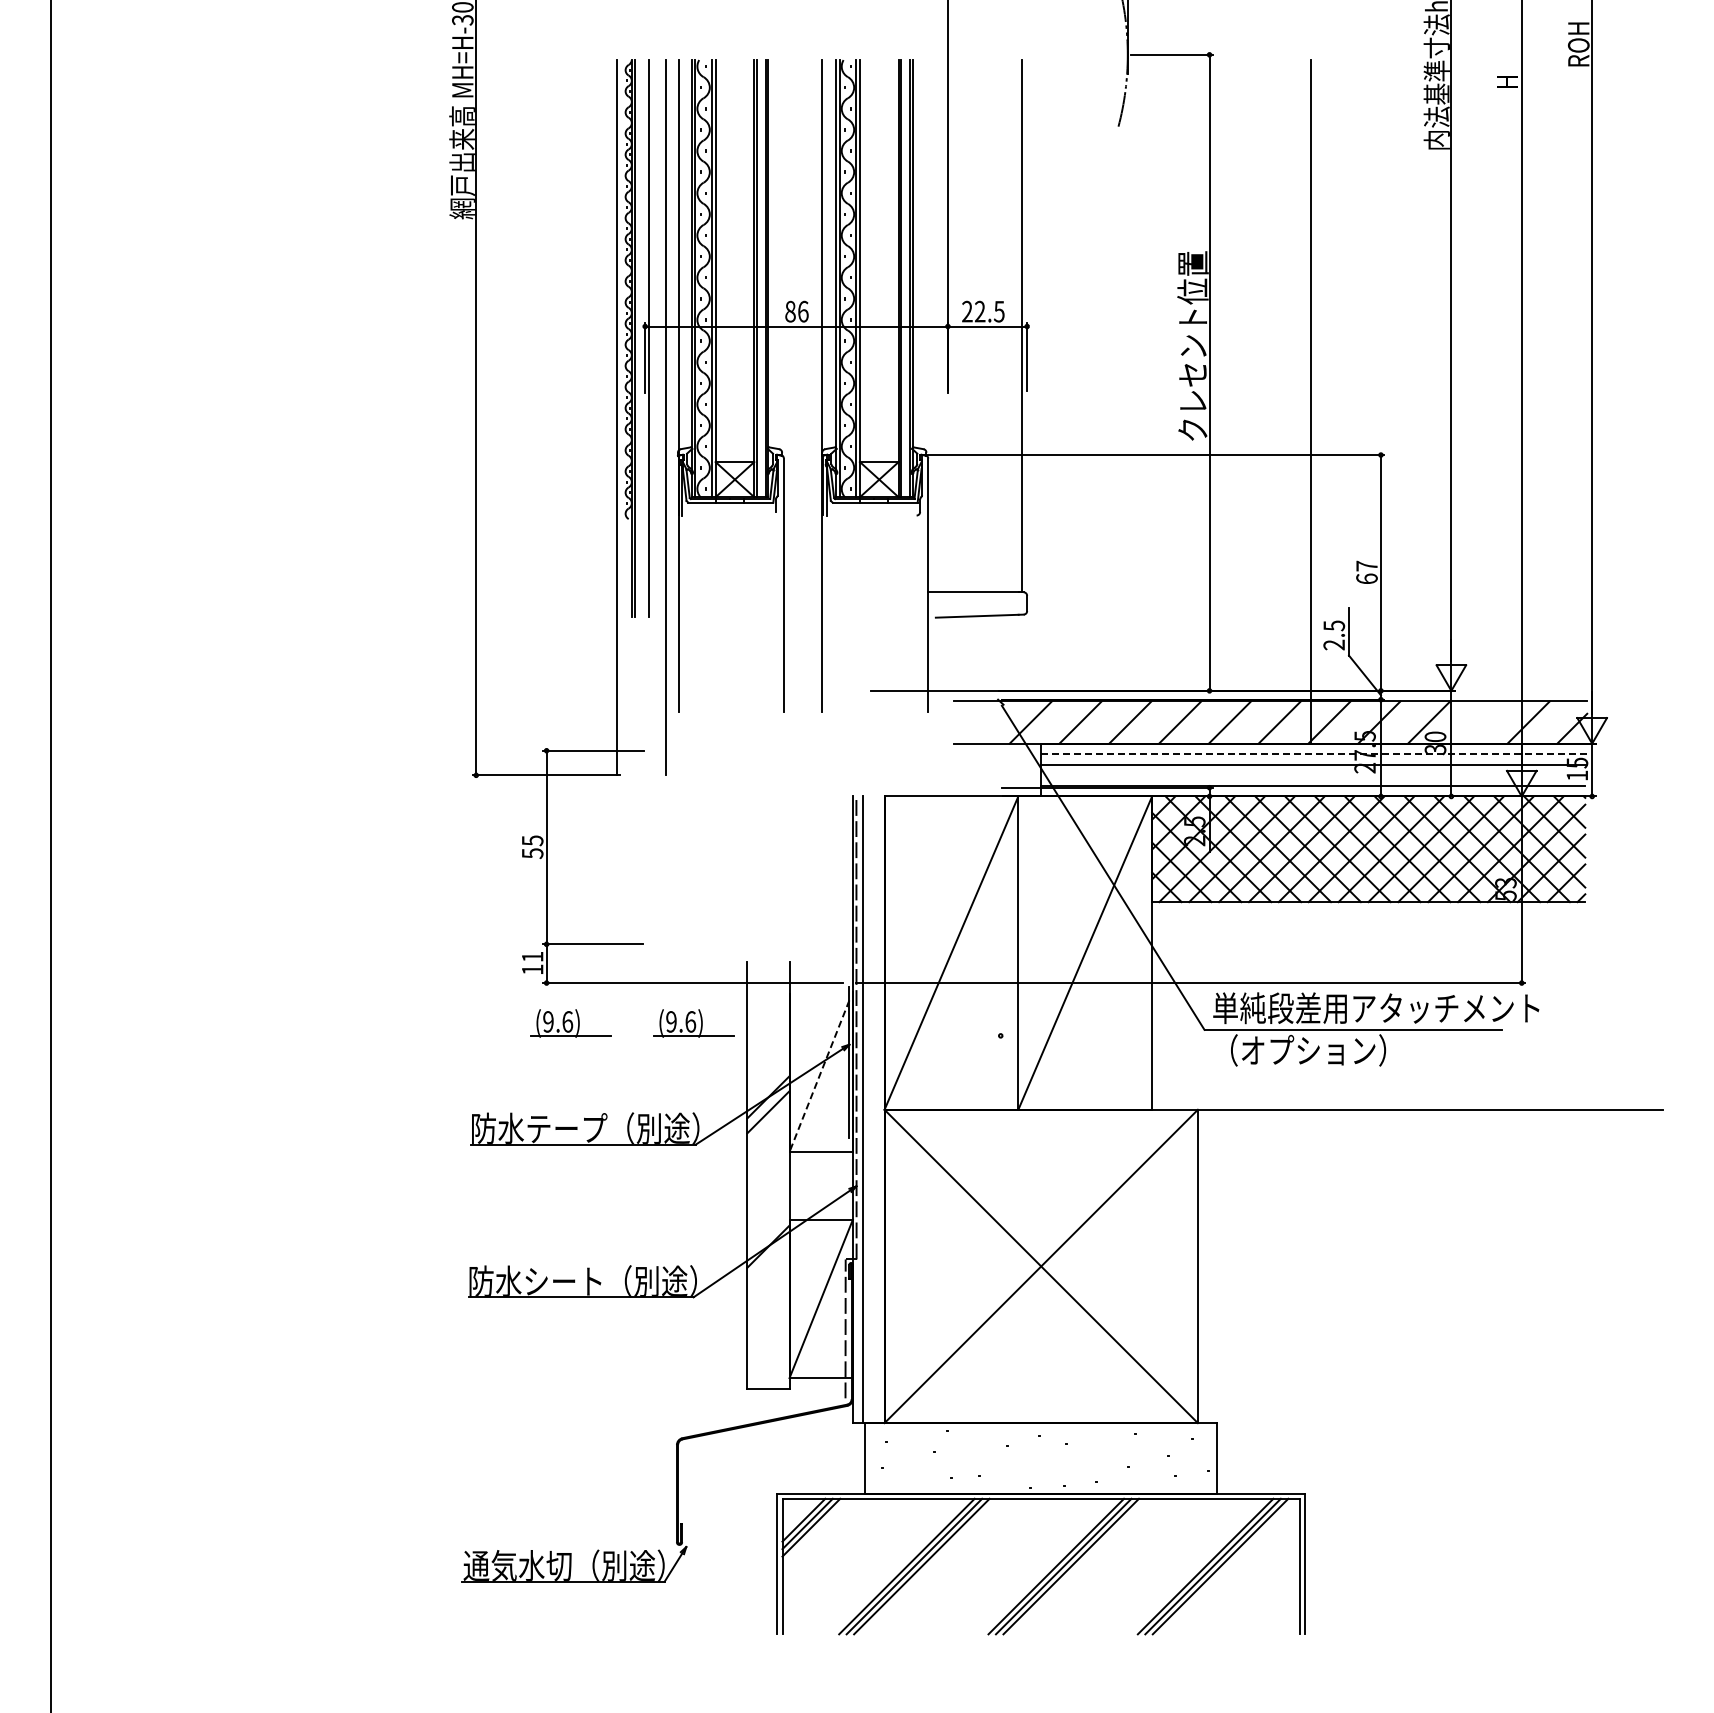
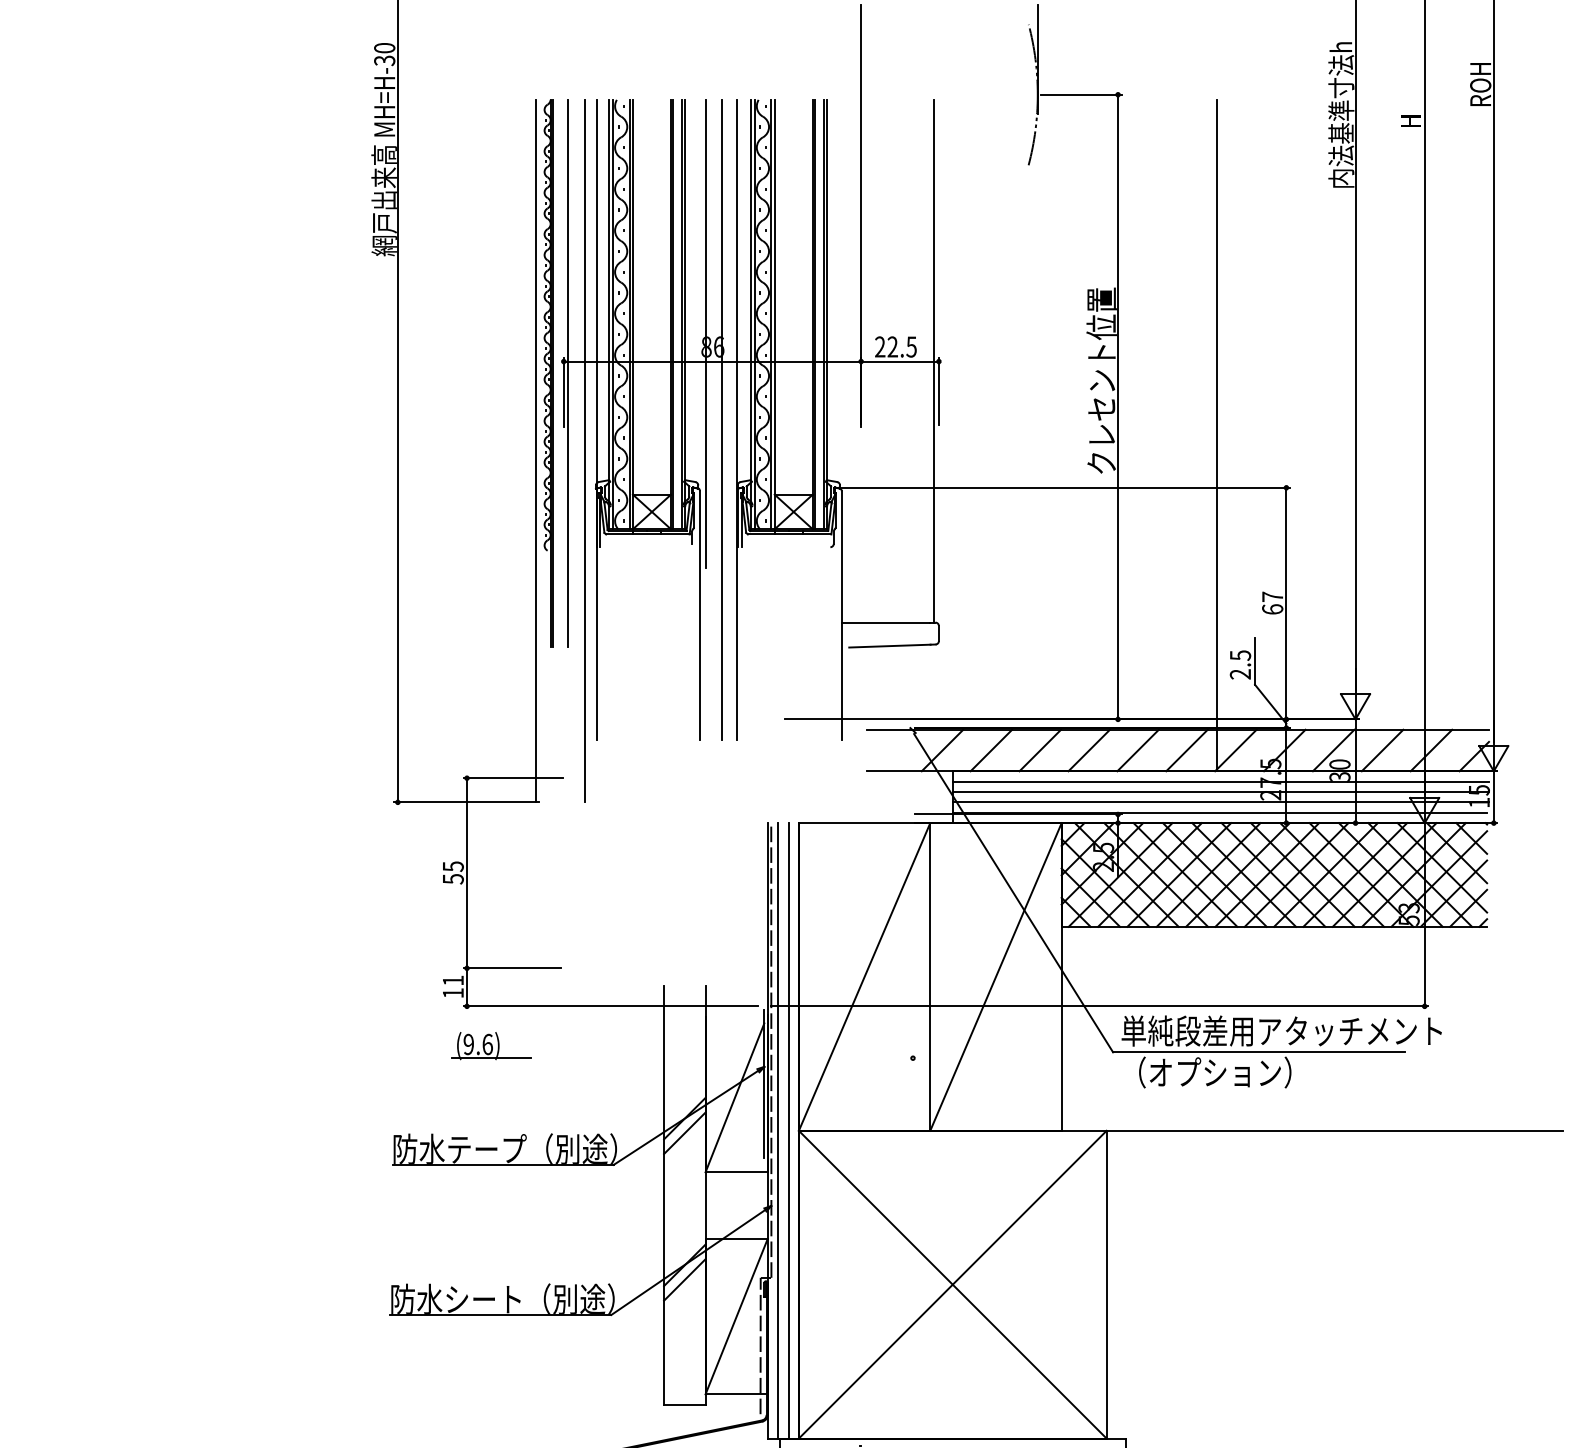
line: (790, 298) -> (706, 334), added
line: (806, 386) -> (722, 420), added
line: (1478, 722) -> (1382, 750), added
line: (1314, 754) -> (1221, 781), dashed -> solid
line: (1313, 775) -> (1220, 802), added
part: (693, 1023) -> (611, 1046), removed
line: (819, 1076) -> (734, 1098), dashed -> solid
line: (874, 1109) -> (789, 1130), added
line: (768, 1261) -> (684, 1279), added

